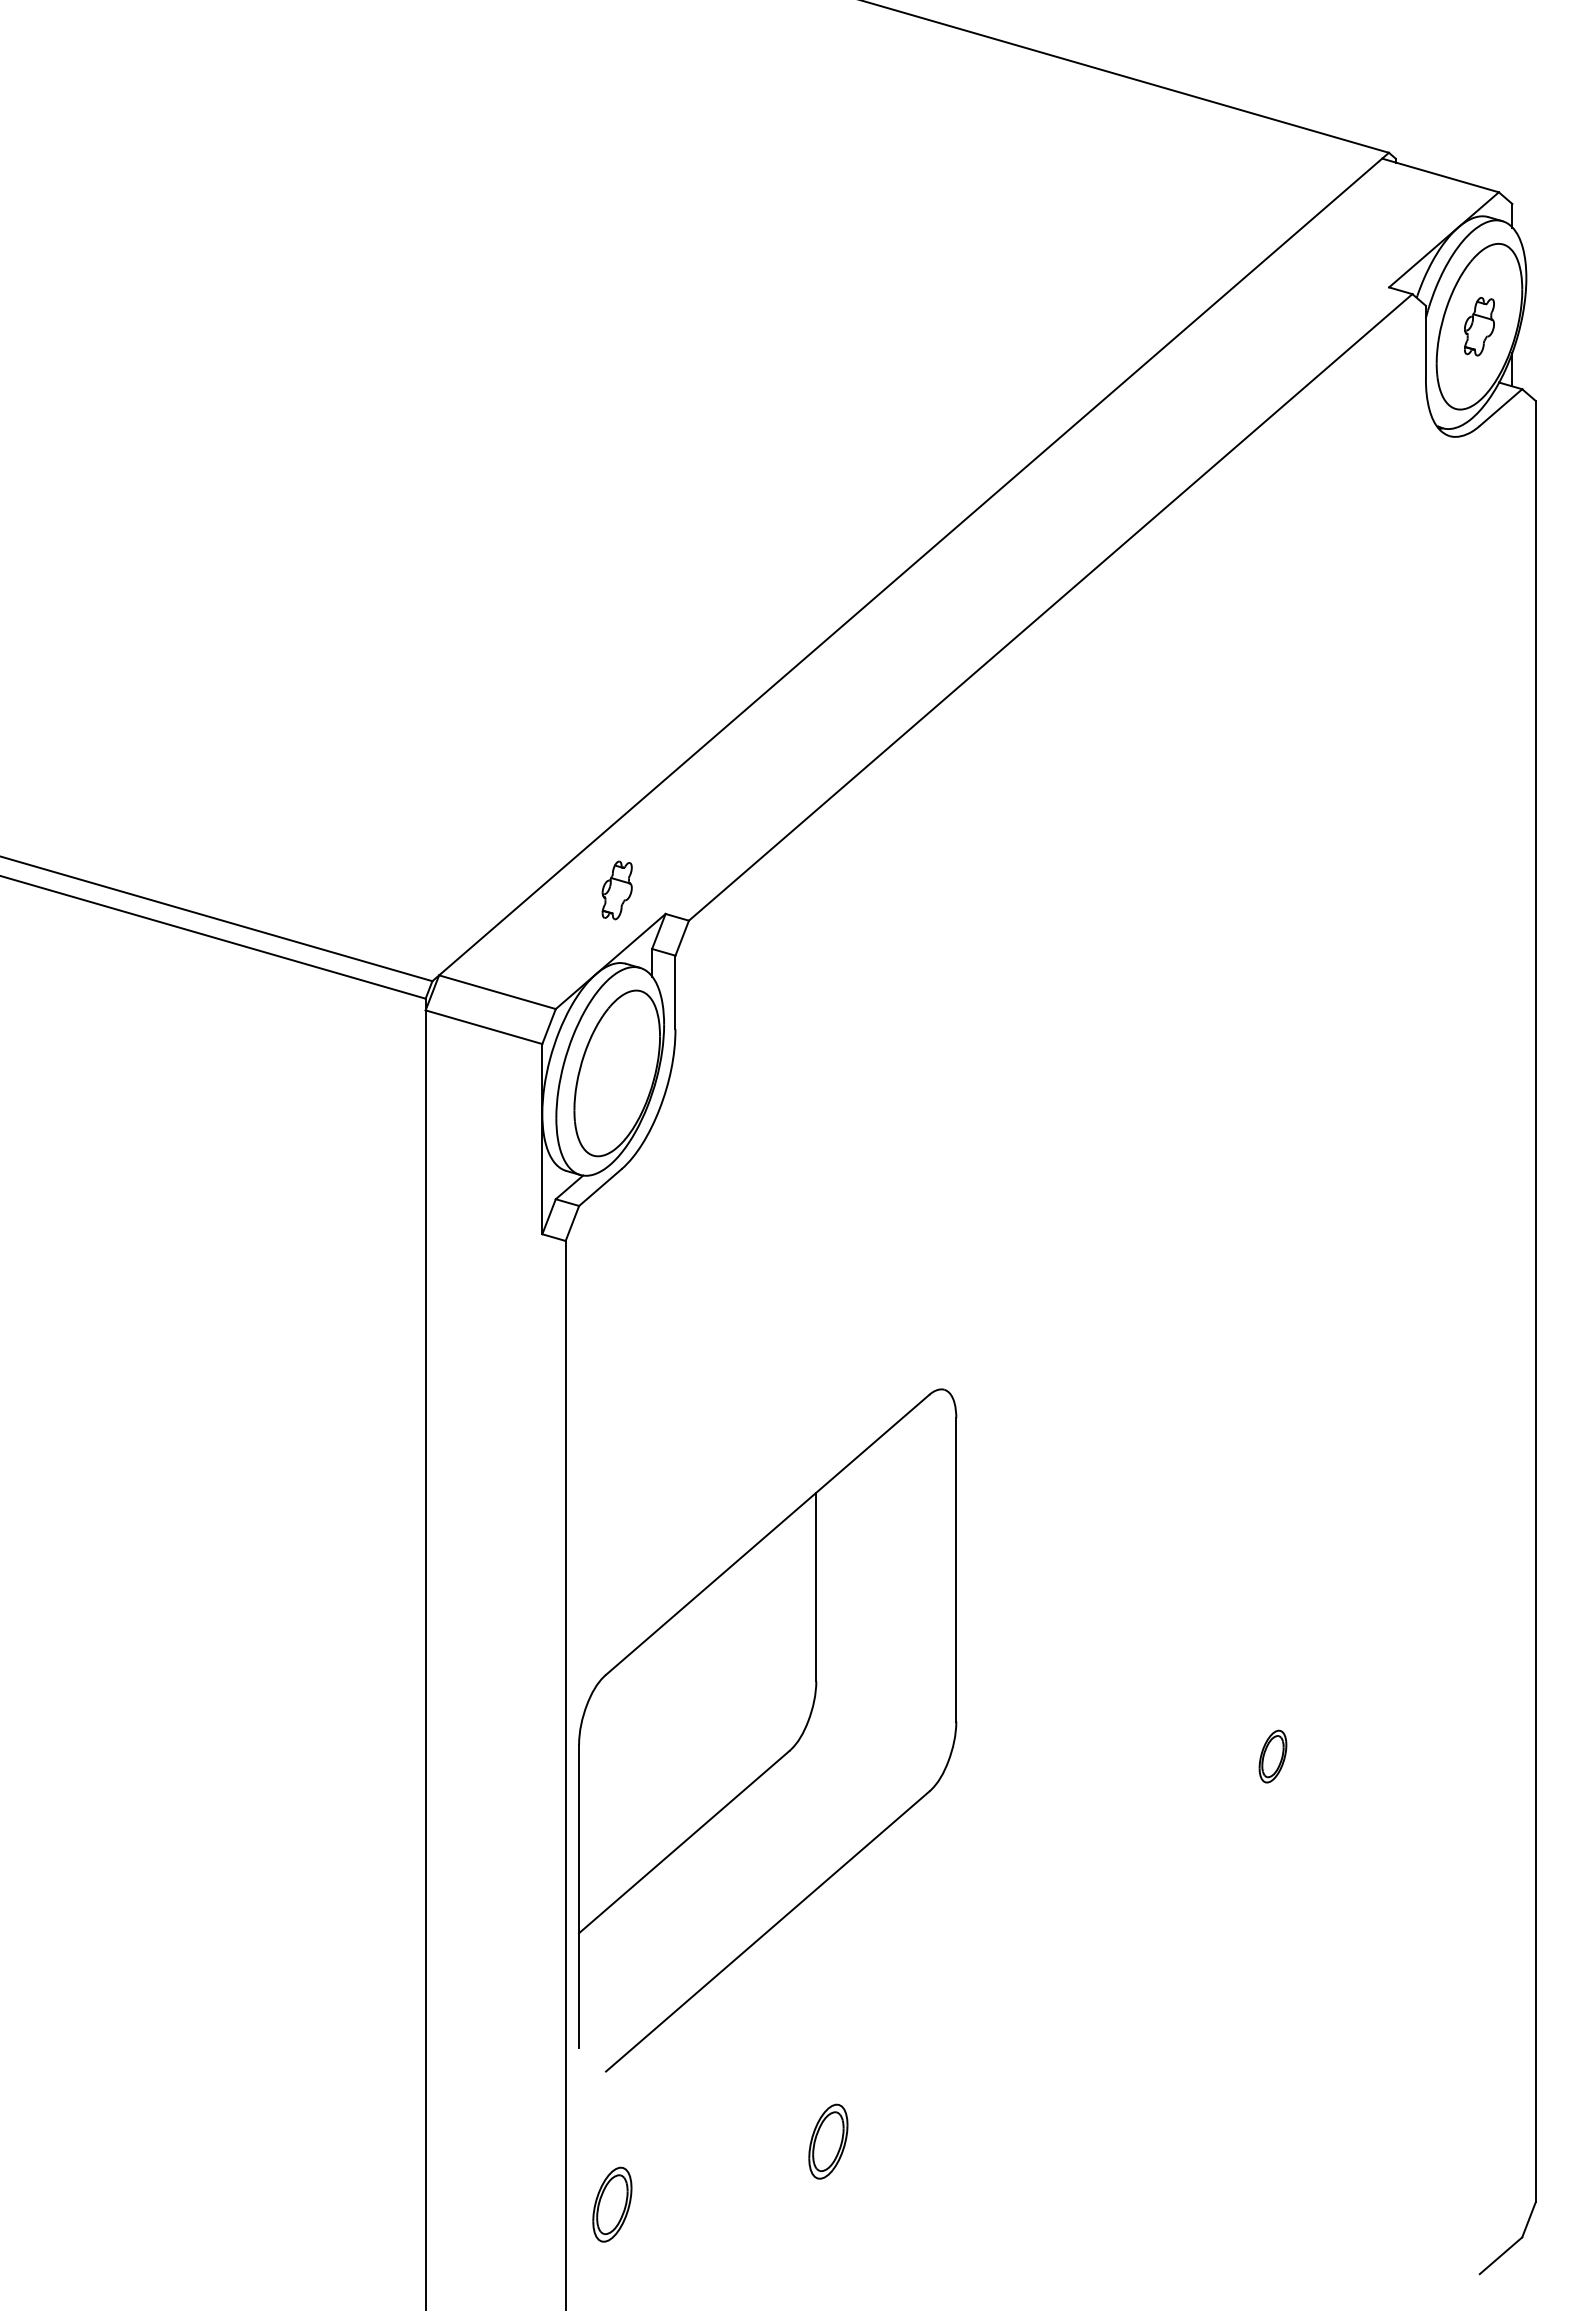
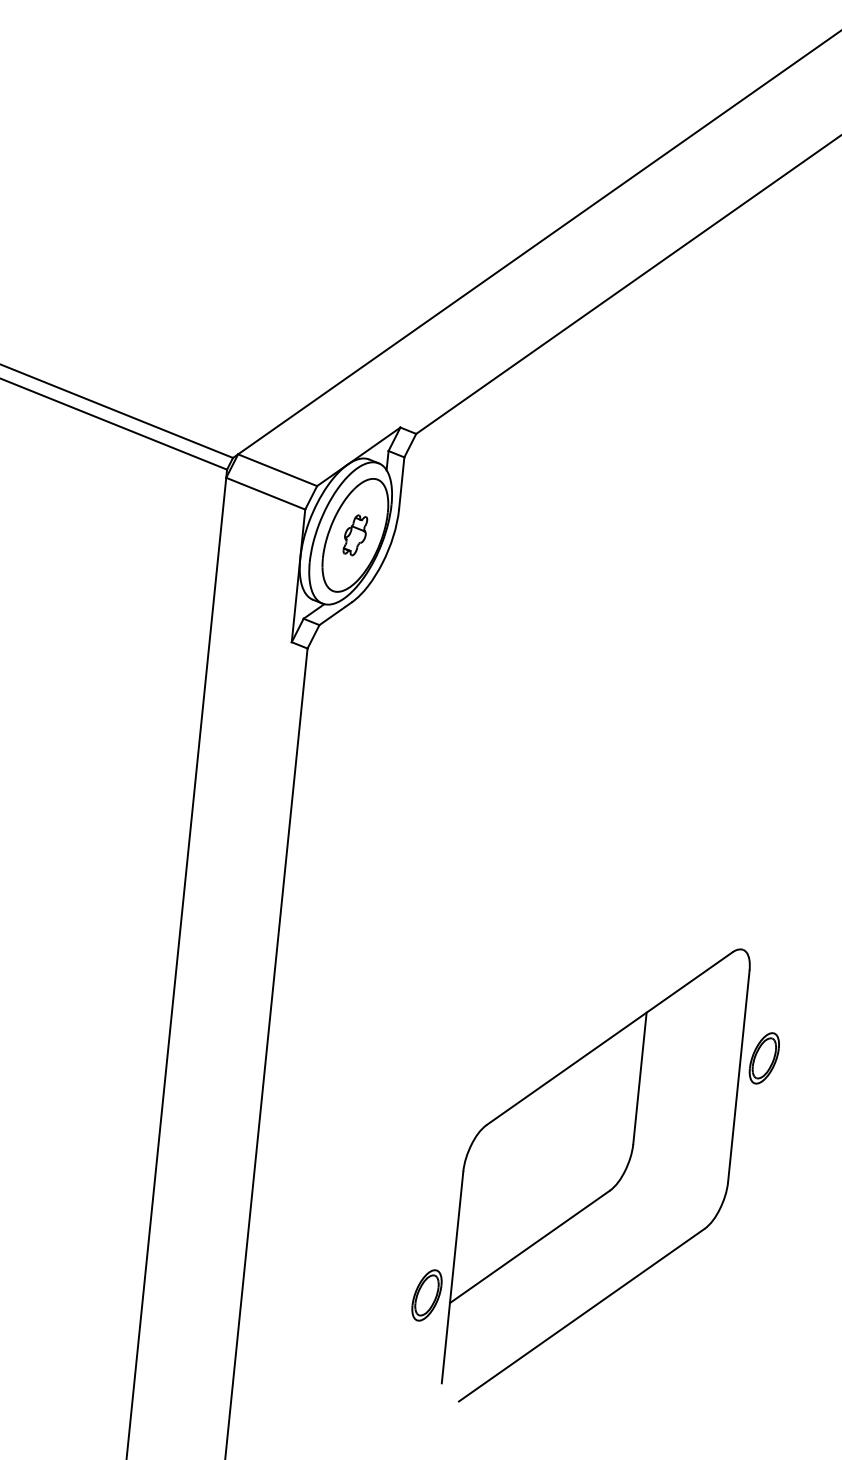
part: (616, 890) -> (354, 535), moved
part: (767, 1730) -> (595, 1175), moved
part: (1272, 1756) -> (764, 1058), size x1.43
part: (612, 2204) -> (271, 1323), removed

